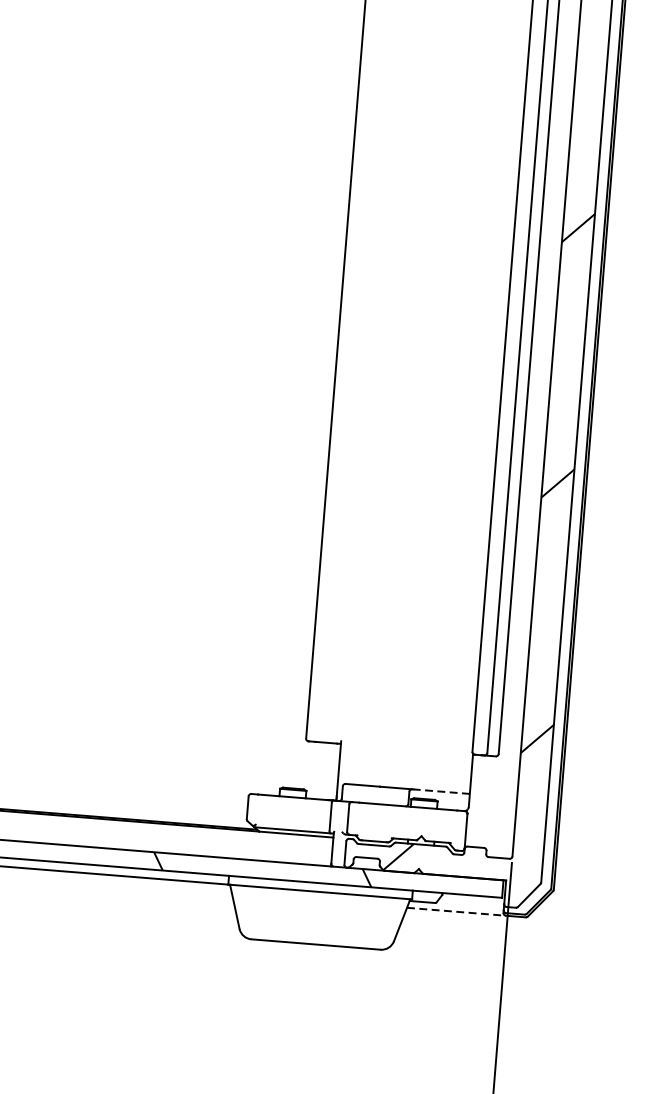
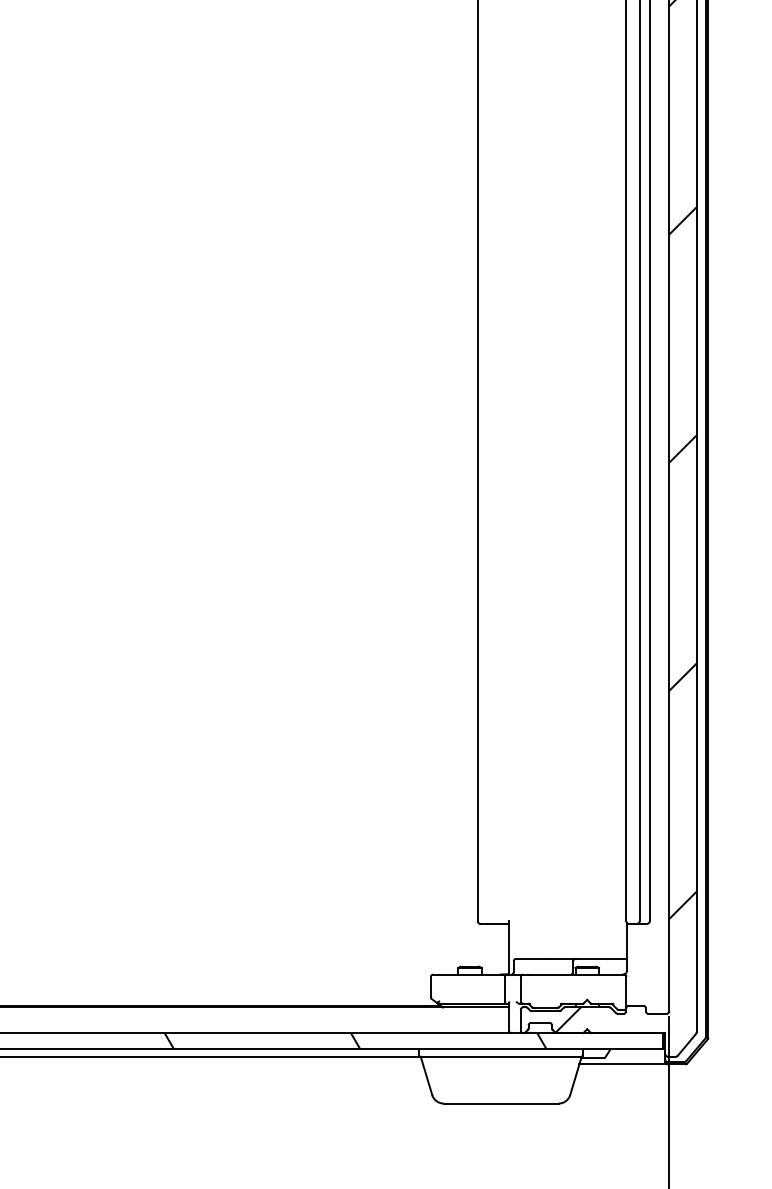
line: (441, 791) -> (601, 958), dashed -> solid
line: (457, 911) -> (624, 1064), dashed -> solid

